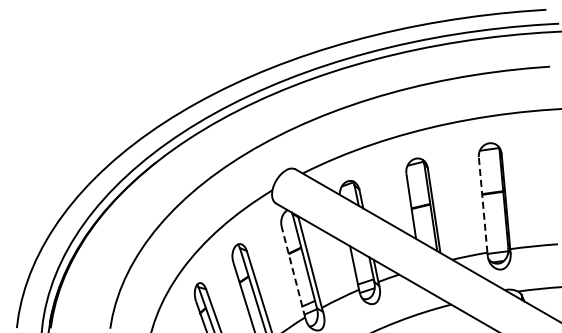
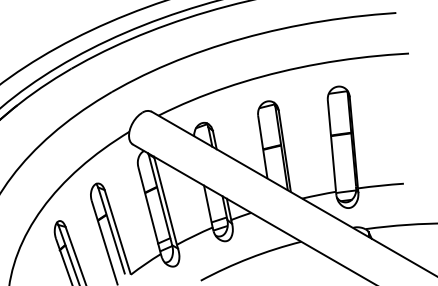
line: (483, 204) -> (332, 145), dashed -> solid
line: (293, 271) -> (149, 209), dashed -> solid

